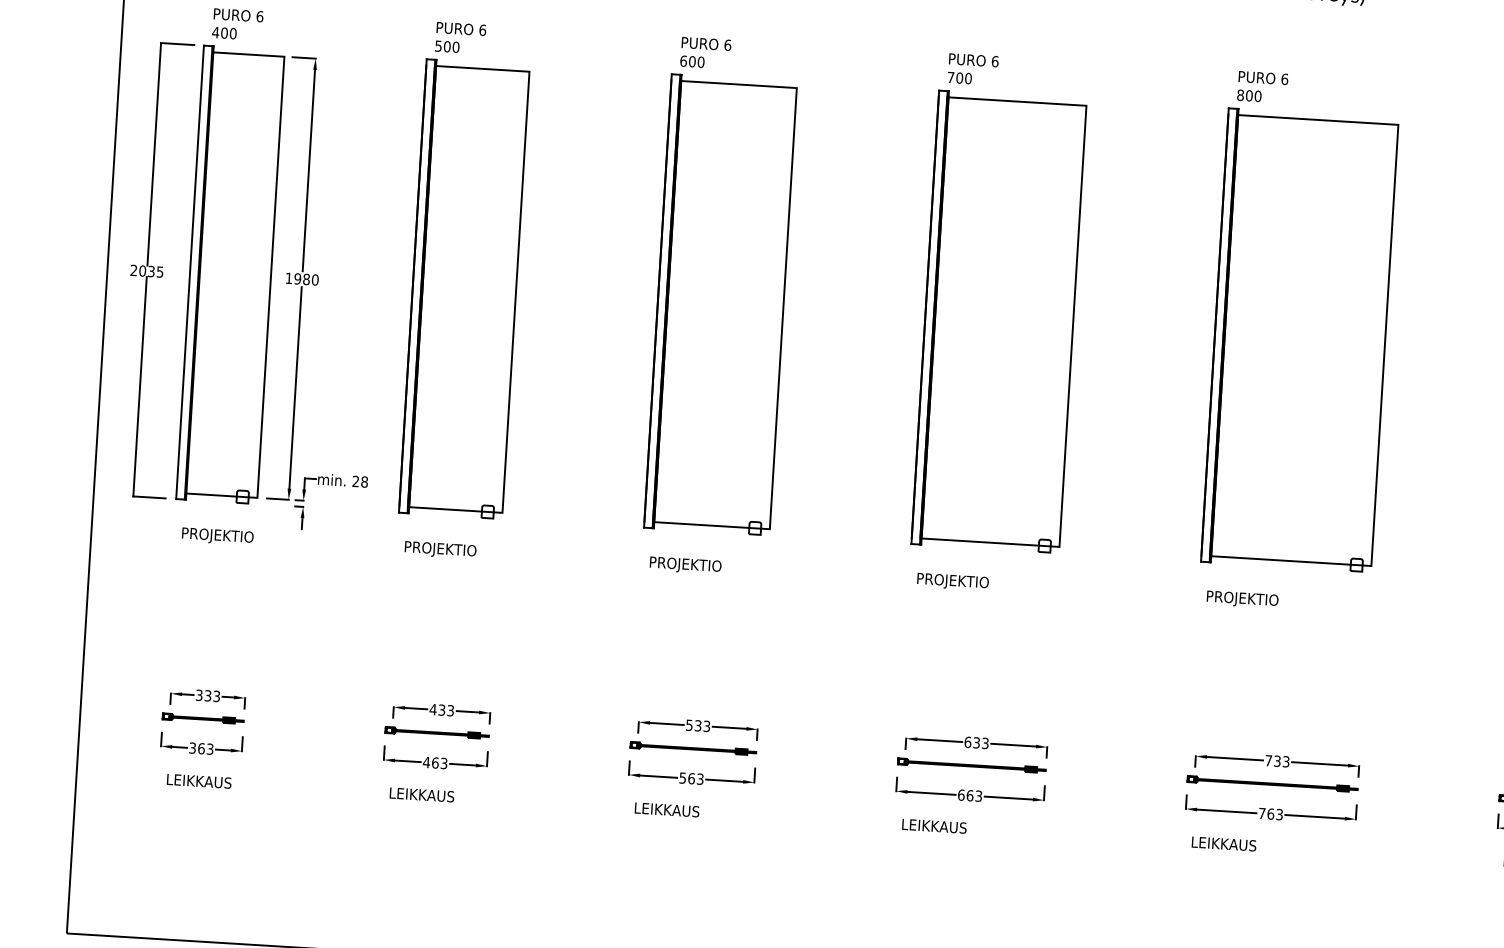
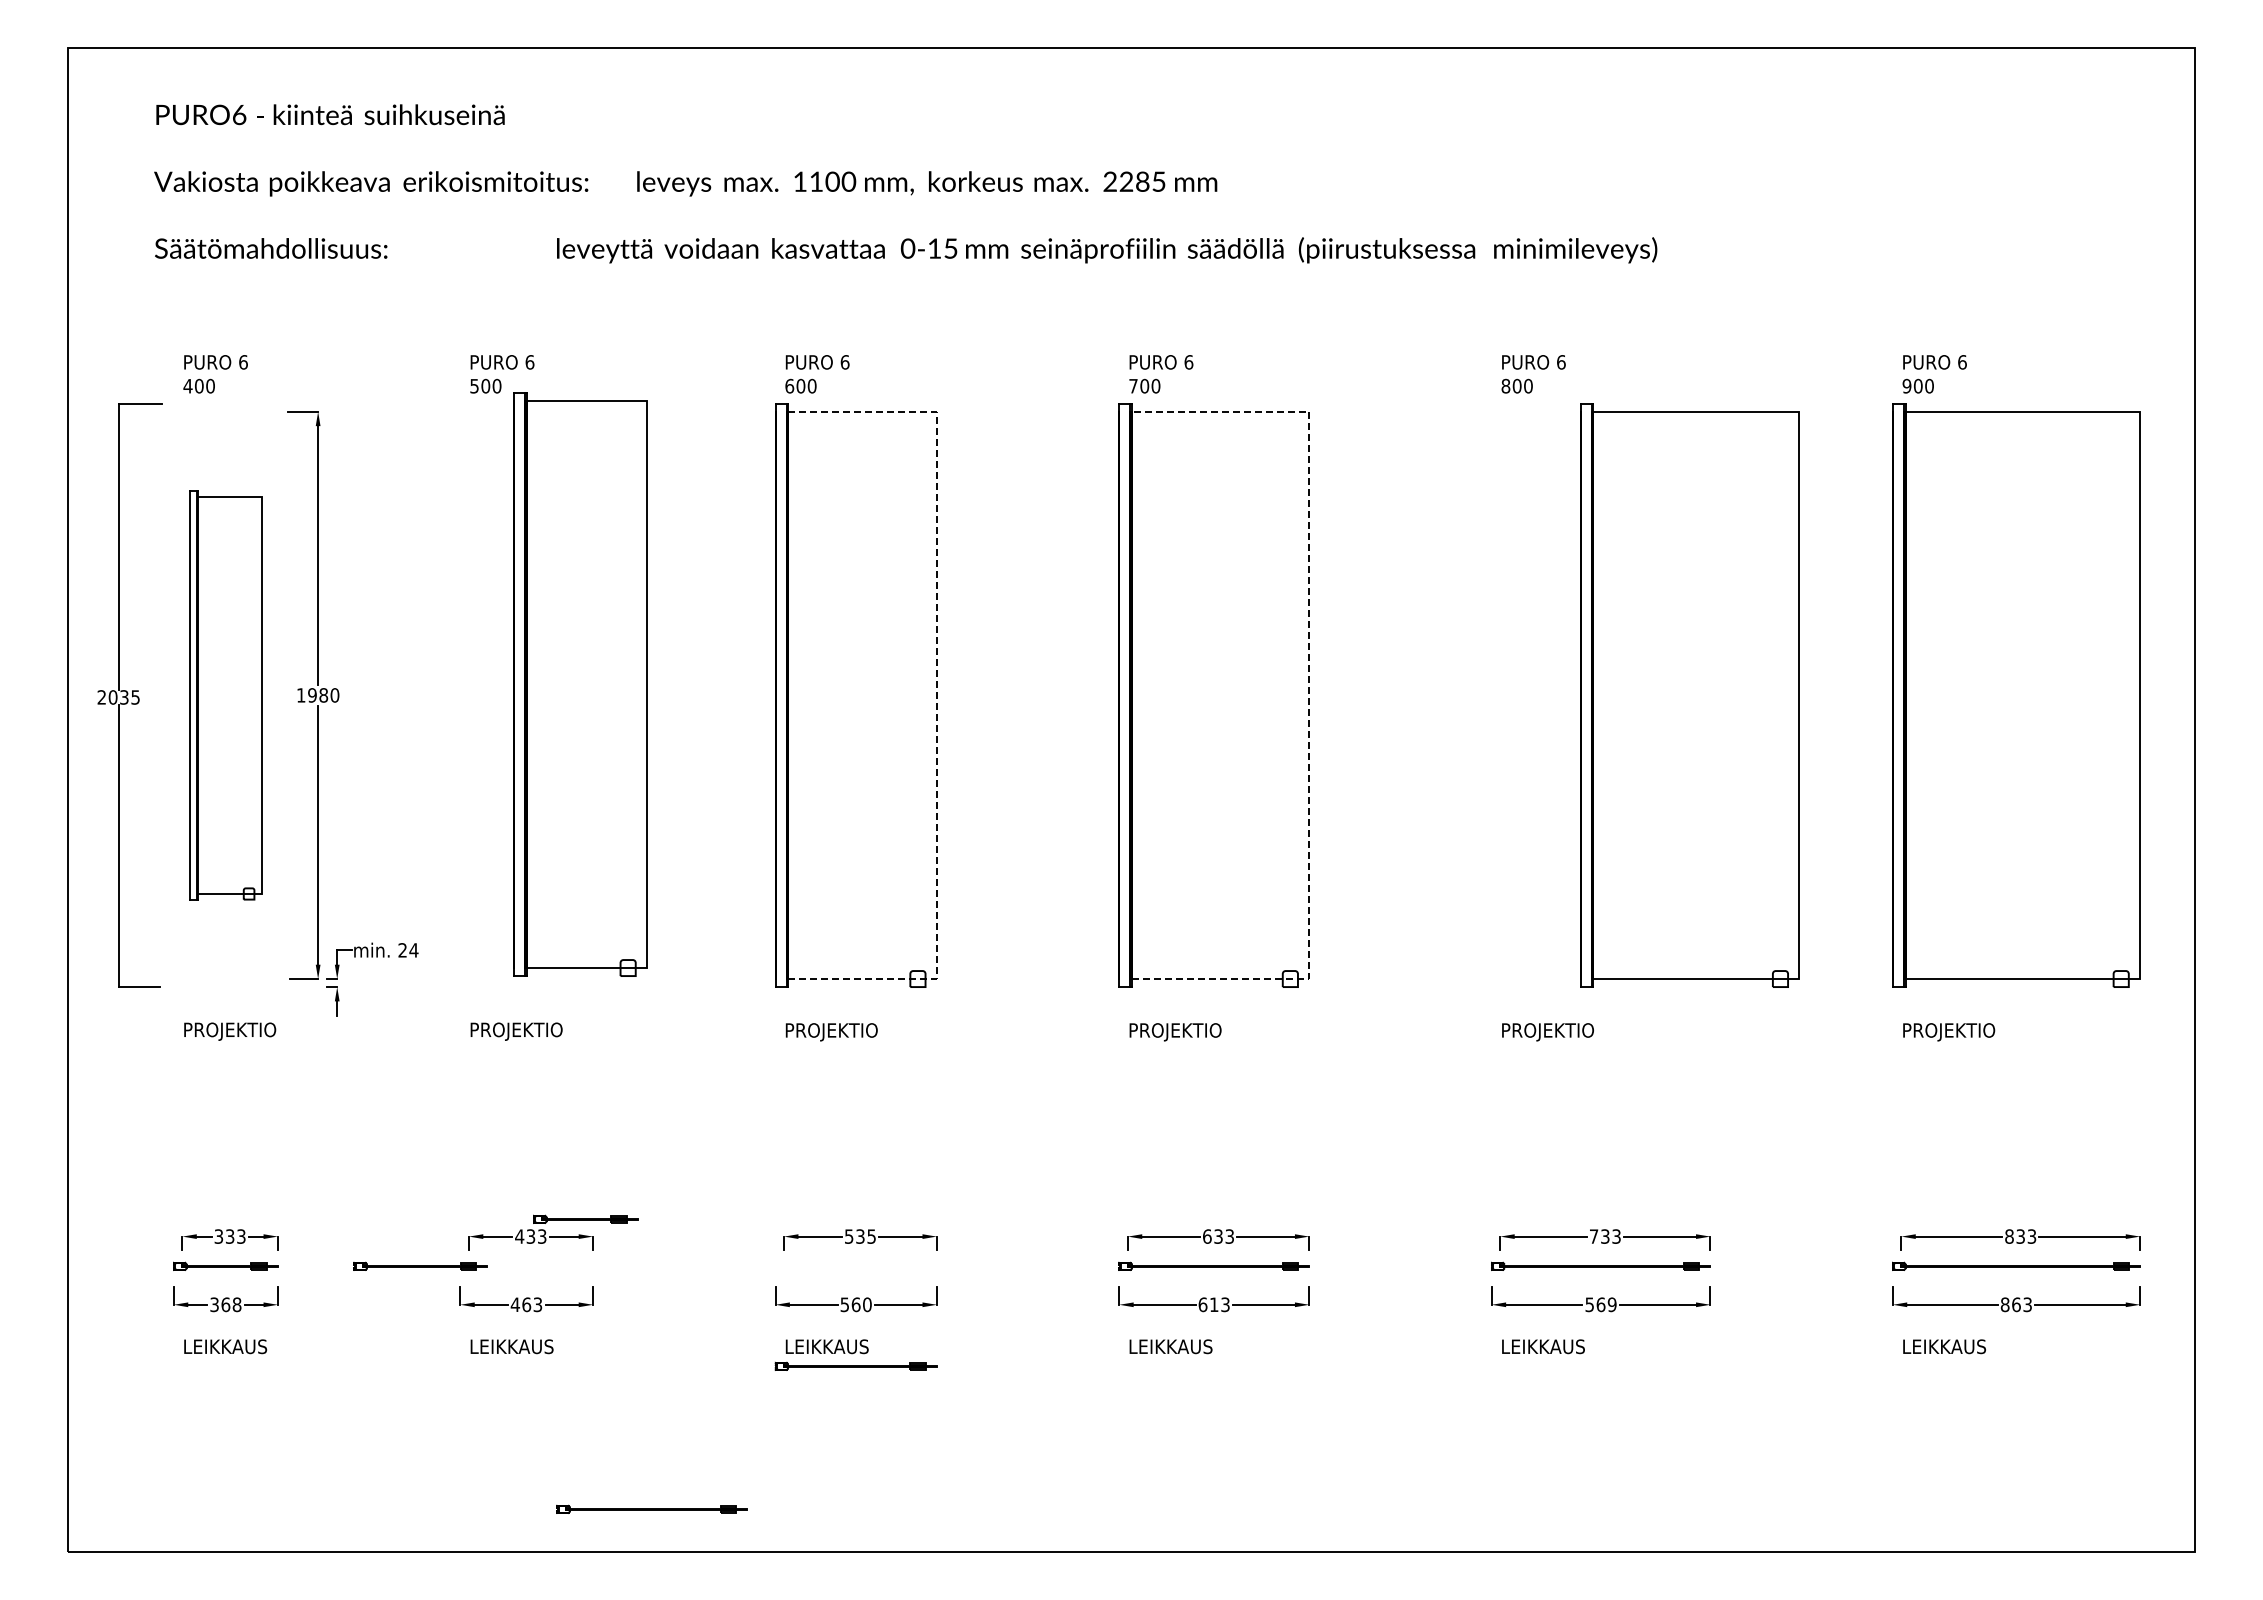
part: (230, 274) -> (225, 695), size x0.7
part: (464, 289) -> (580, 684), moved
line: (783, 308) -> (936, 695), solid -> dashed
line: (1073, 326) -> (1309, 695), solid -> dashed
part: (1299, 340) -> (1689, 695), moved
text: (364, 482) -> (413, 950), 28 -> 24
part: (485, 698) -> (585, 1218), added
text: (706, 725) -> (871, 1235), 533 -> 535
part: (437, 732) -> (420, 1265), moved
text: (209, 748) -> (236, 1304), 363 -> 368
part: (692, 748) -> (855, 1365), moved
text: (700, 779) -> (867, 1304), 563 -> 560
text: (970, 795) -> (1214, 1304), 663 -> 613
text: (1270, 813) -> (1600, 1304), 763 -> 569
part: (522, 927) -> (651, 1508), added

